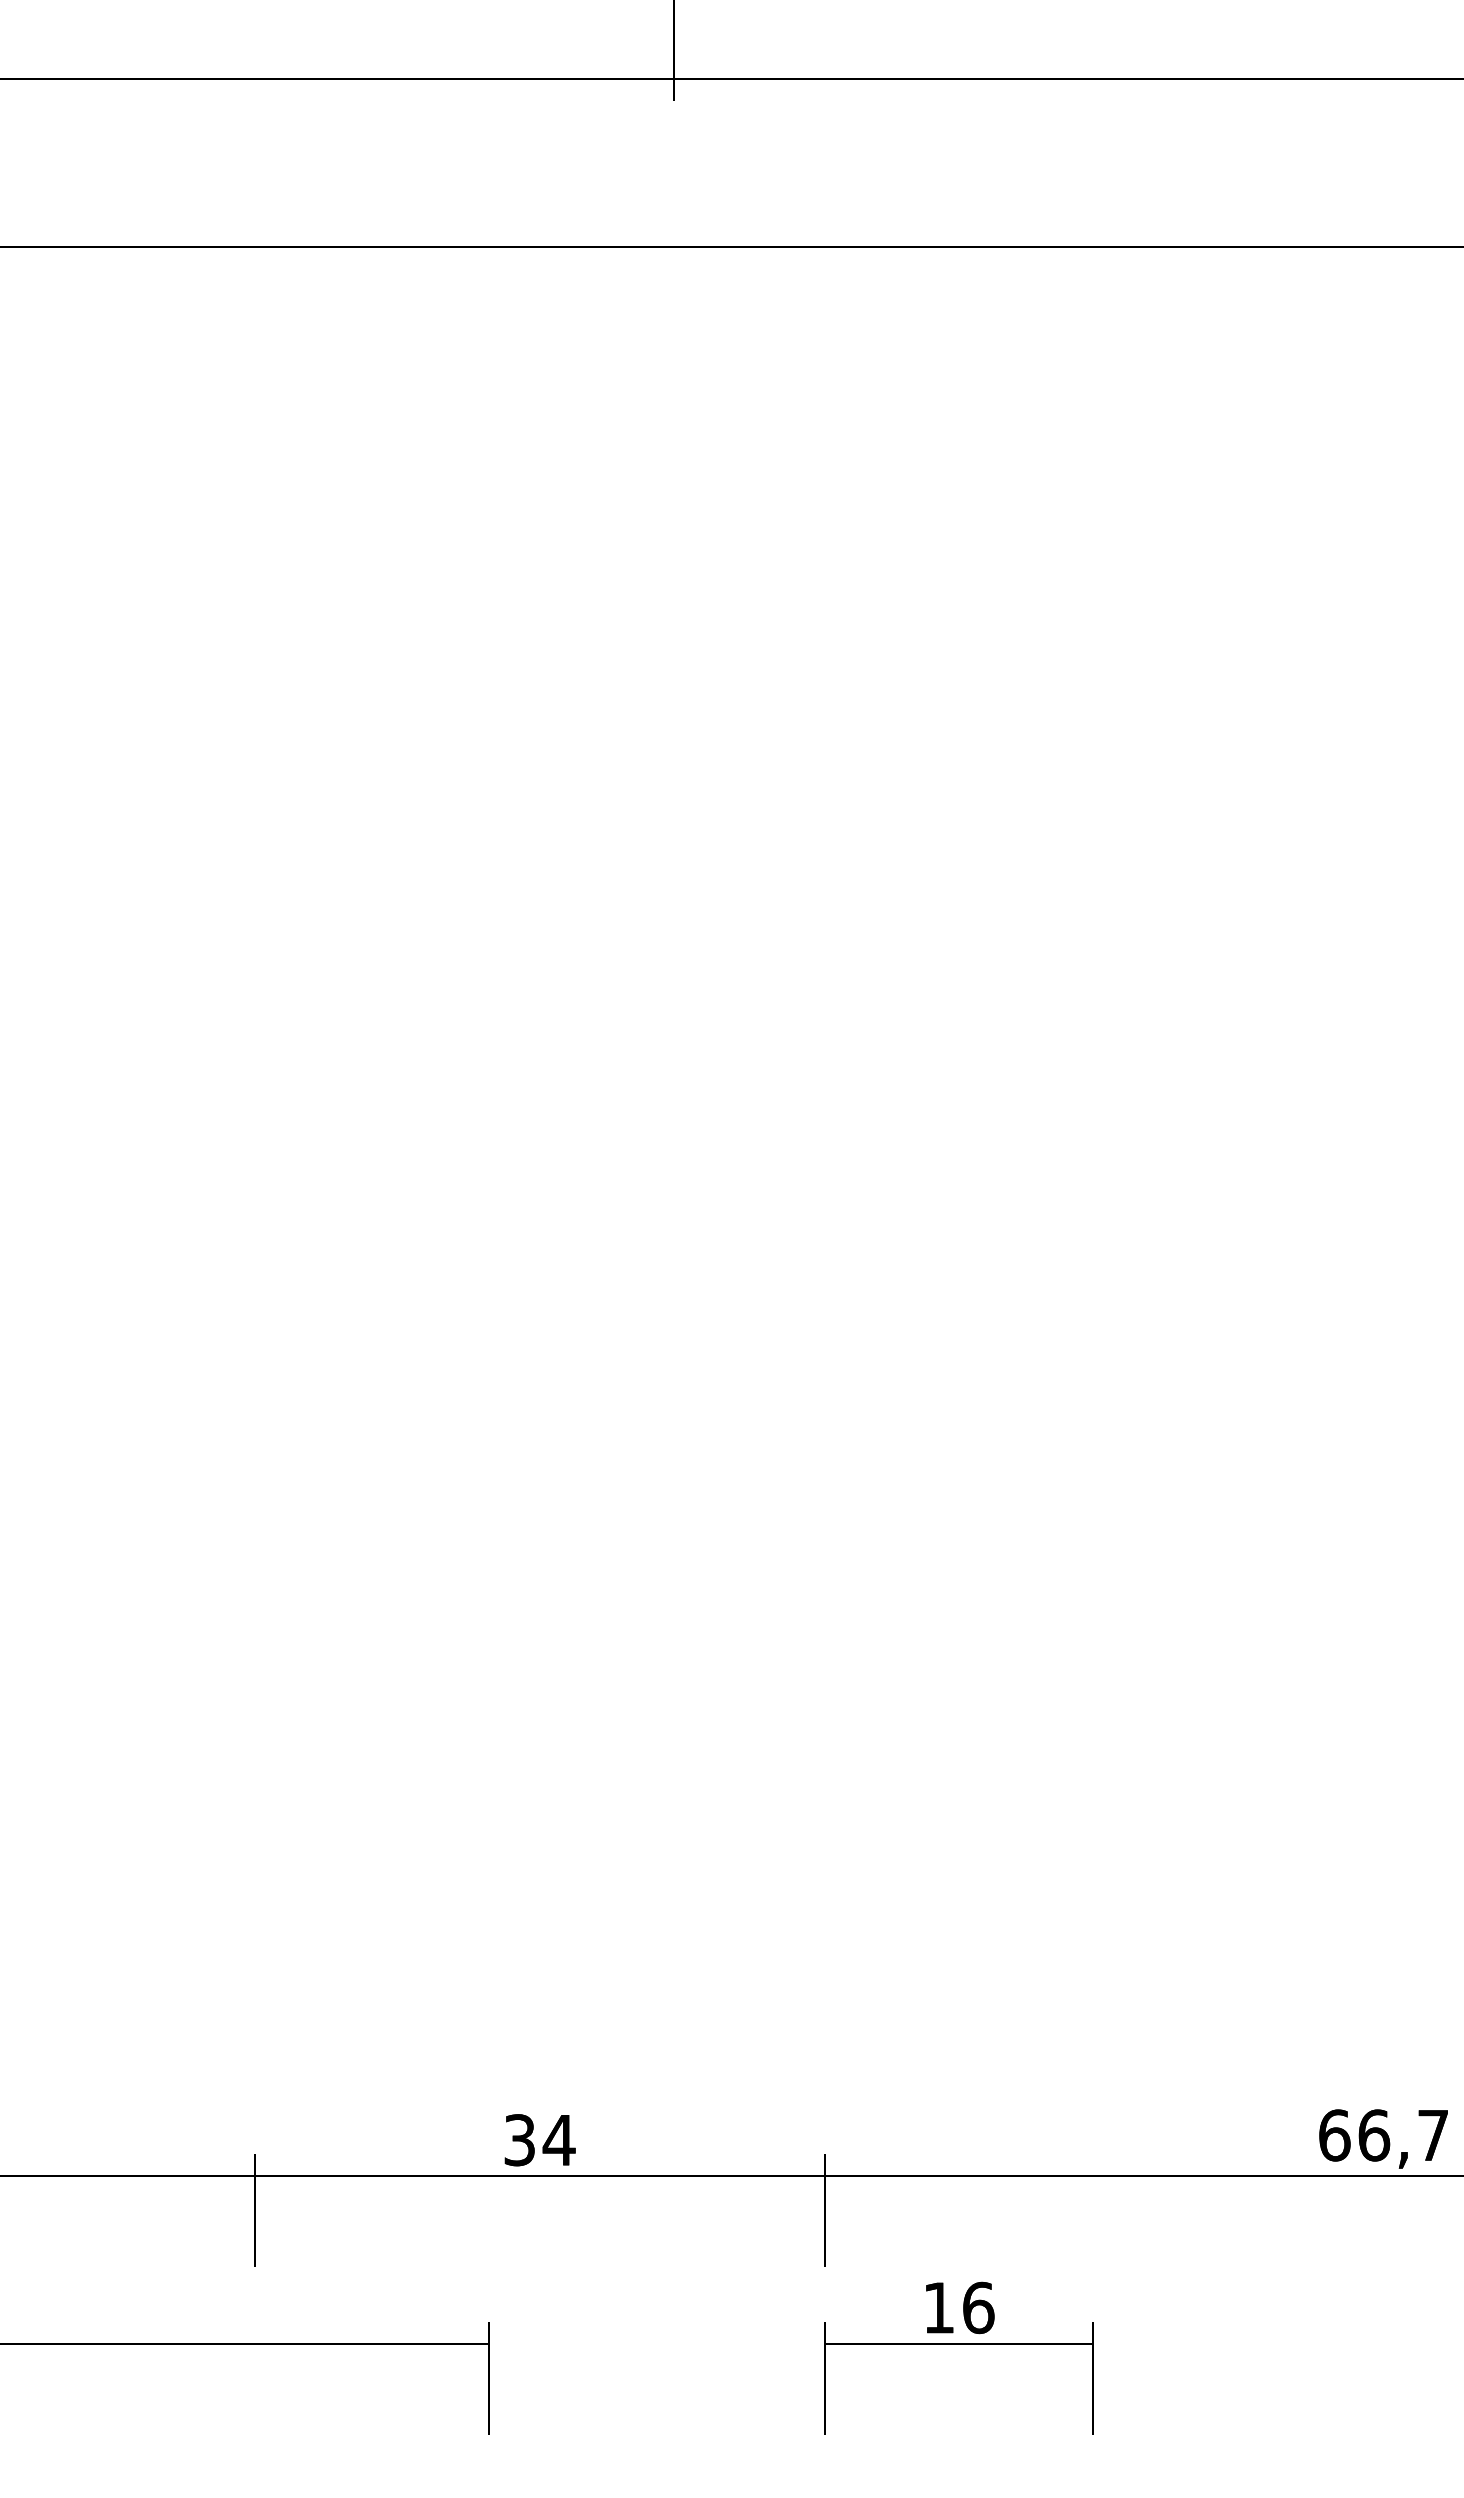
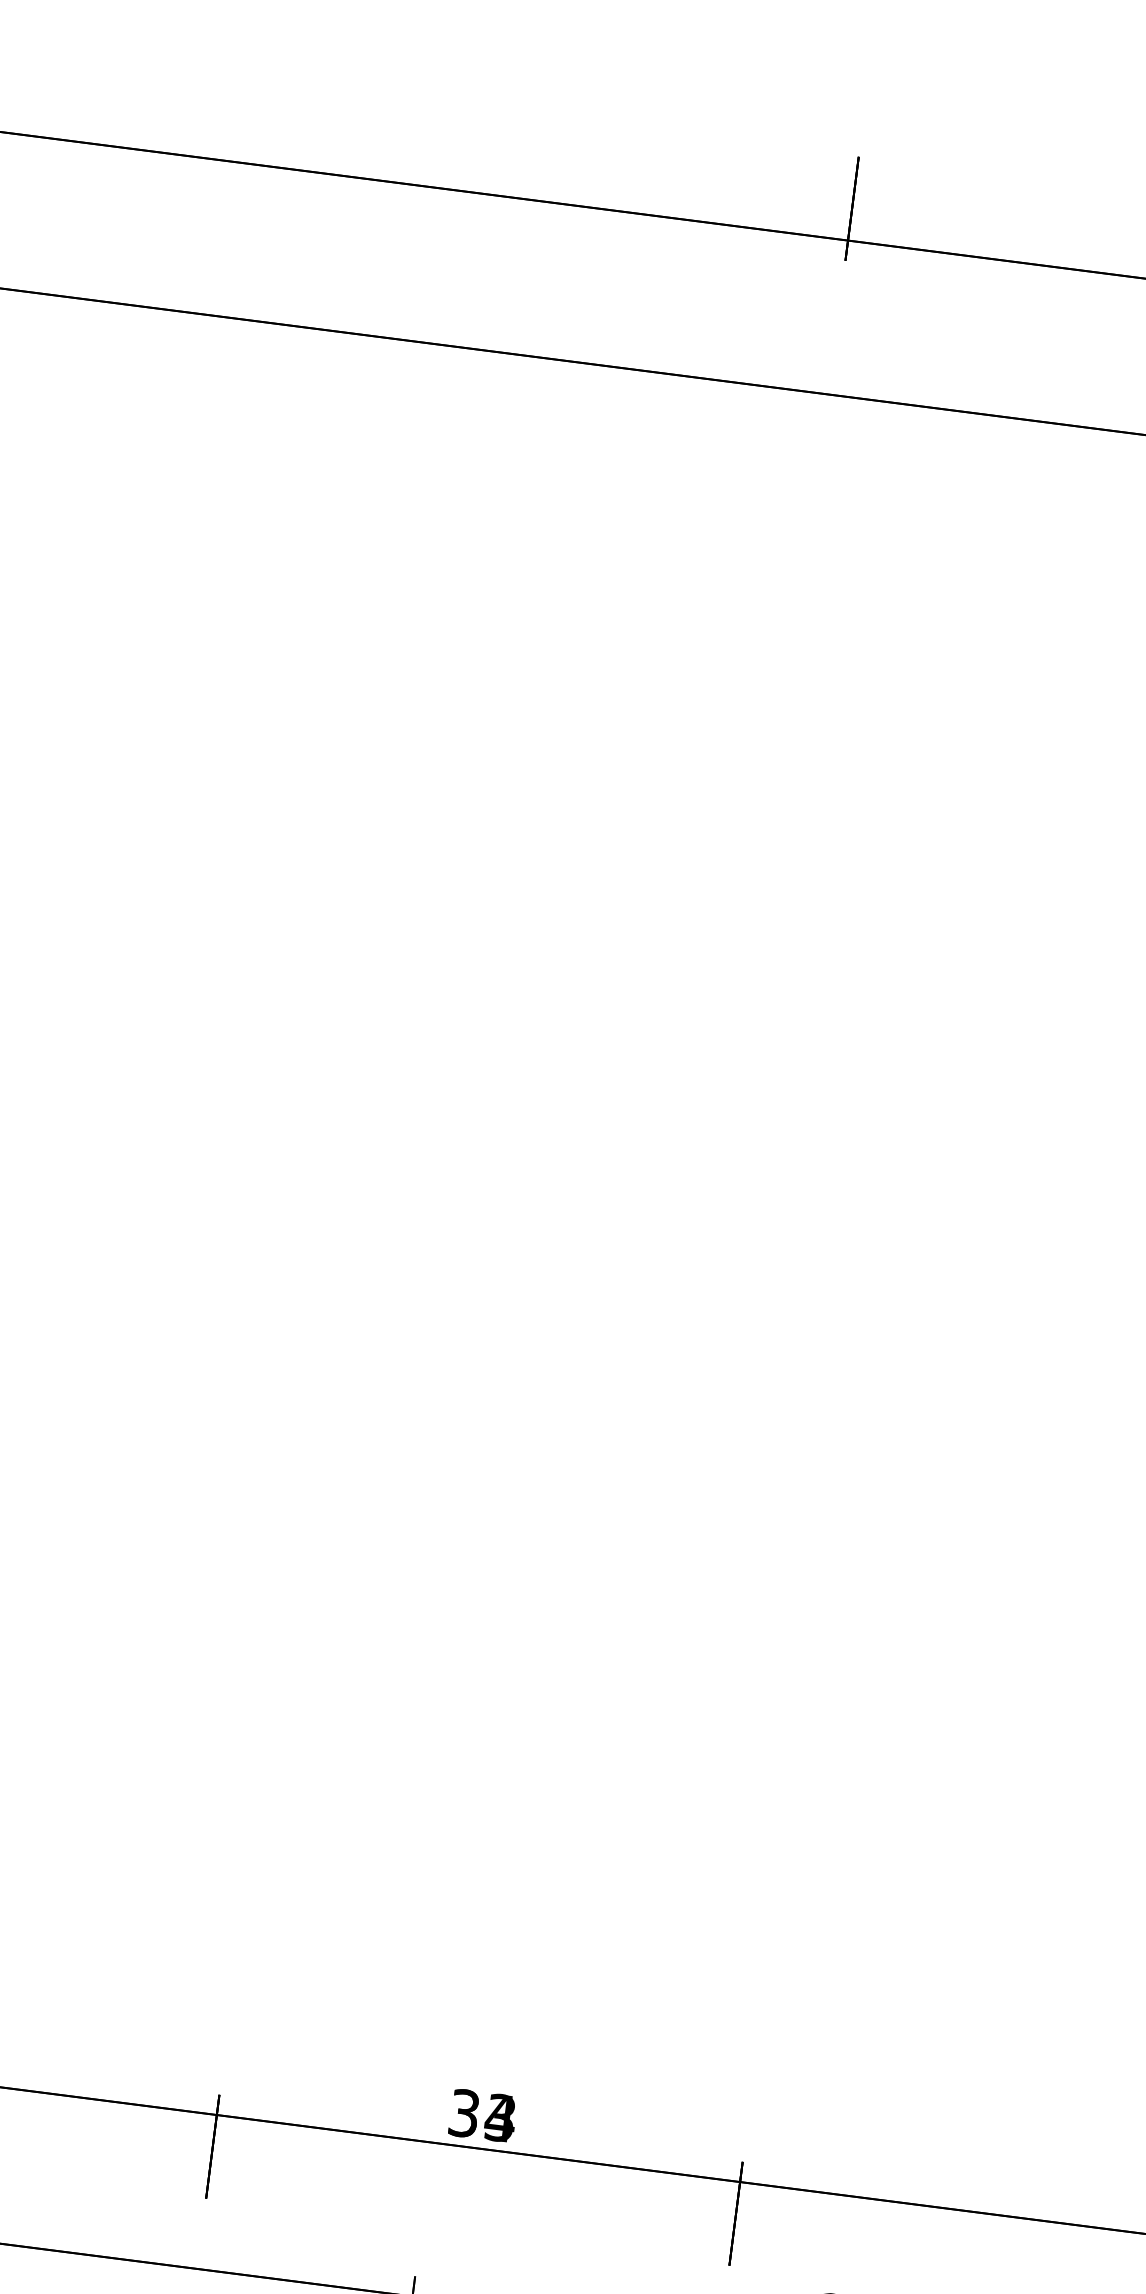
text: (558, 2140) -> (499, 2118), 34 -> 33

